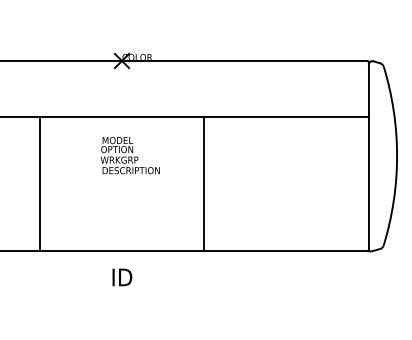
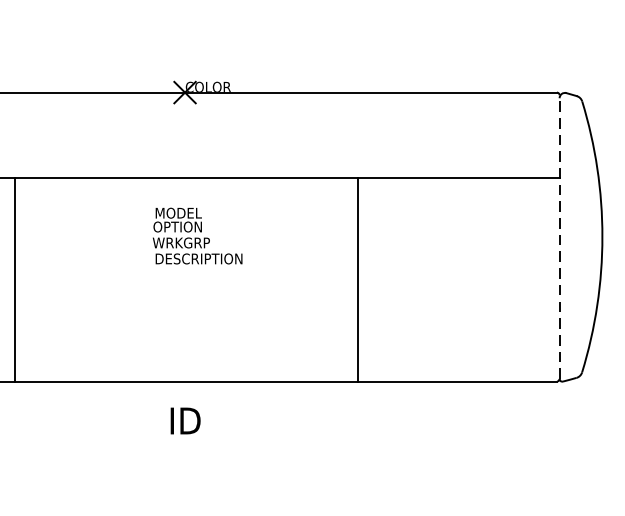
line: (368, 155) -> (559, 236), solid -> dashed
line: (39, 184) -> (14, 279), moved
line: (204, 184) -> (358, 279), moved

